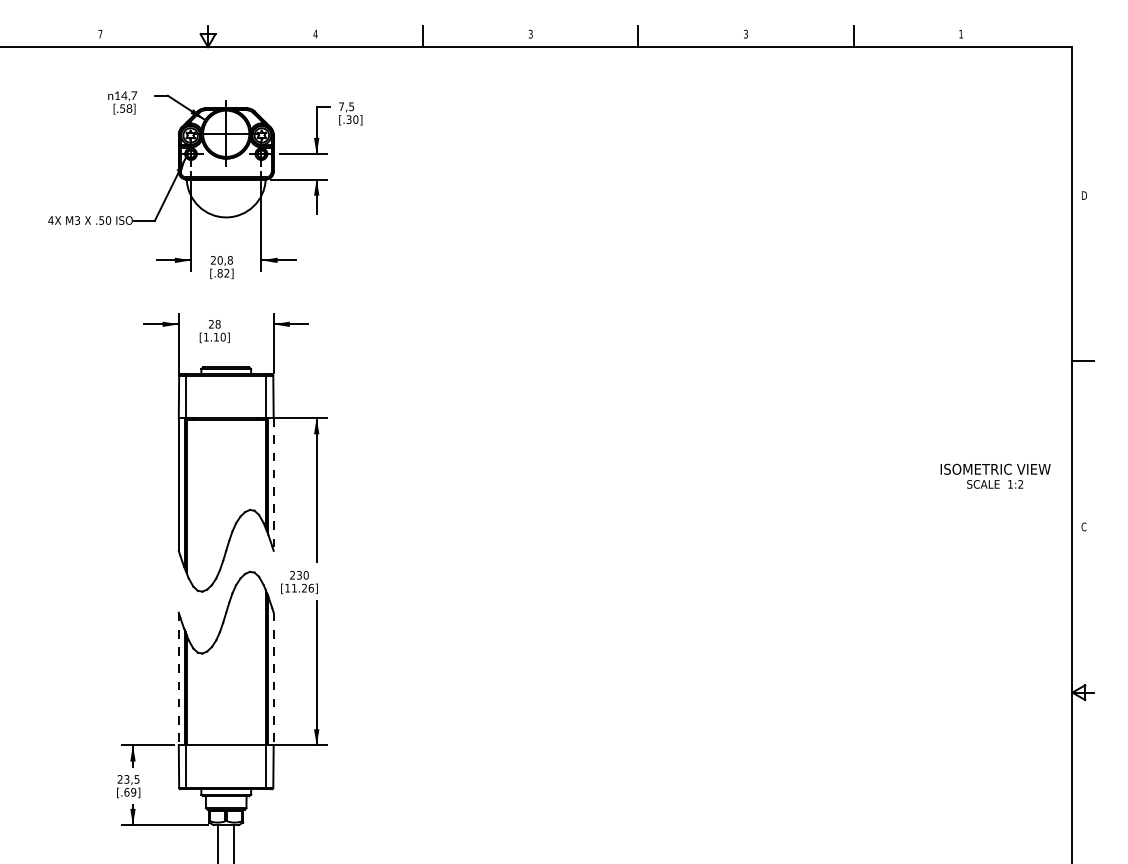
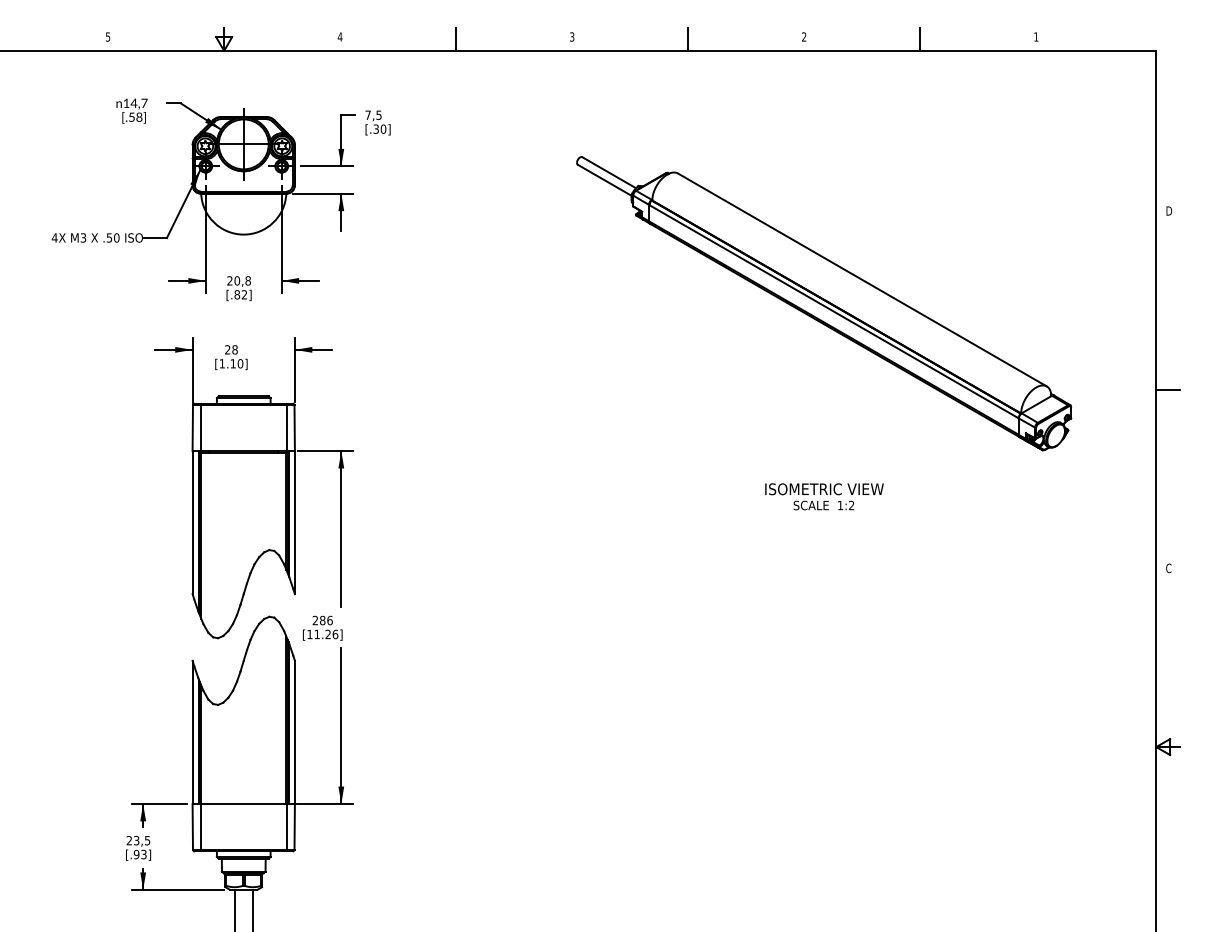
text: (100, 33) -> (108, 36), 7 -> 5
text: (746, 34) -> (804, 37), 3 -> 2
part: (764, 281) -> (824, 303), added
text: (995, 476) -> (824, 496), moved
line: (273, 484) -> (294, 522), dashed -> solid
text: (302, 575) -> (326, 620), 230 -> 286
line: (178, 679) -> (192, 732), dashed -> solid
line: (273, 679) -> (294, 732), dashed -> solid
text: (129, 792) -> (139, 854), [.69] -> [.93]

